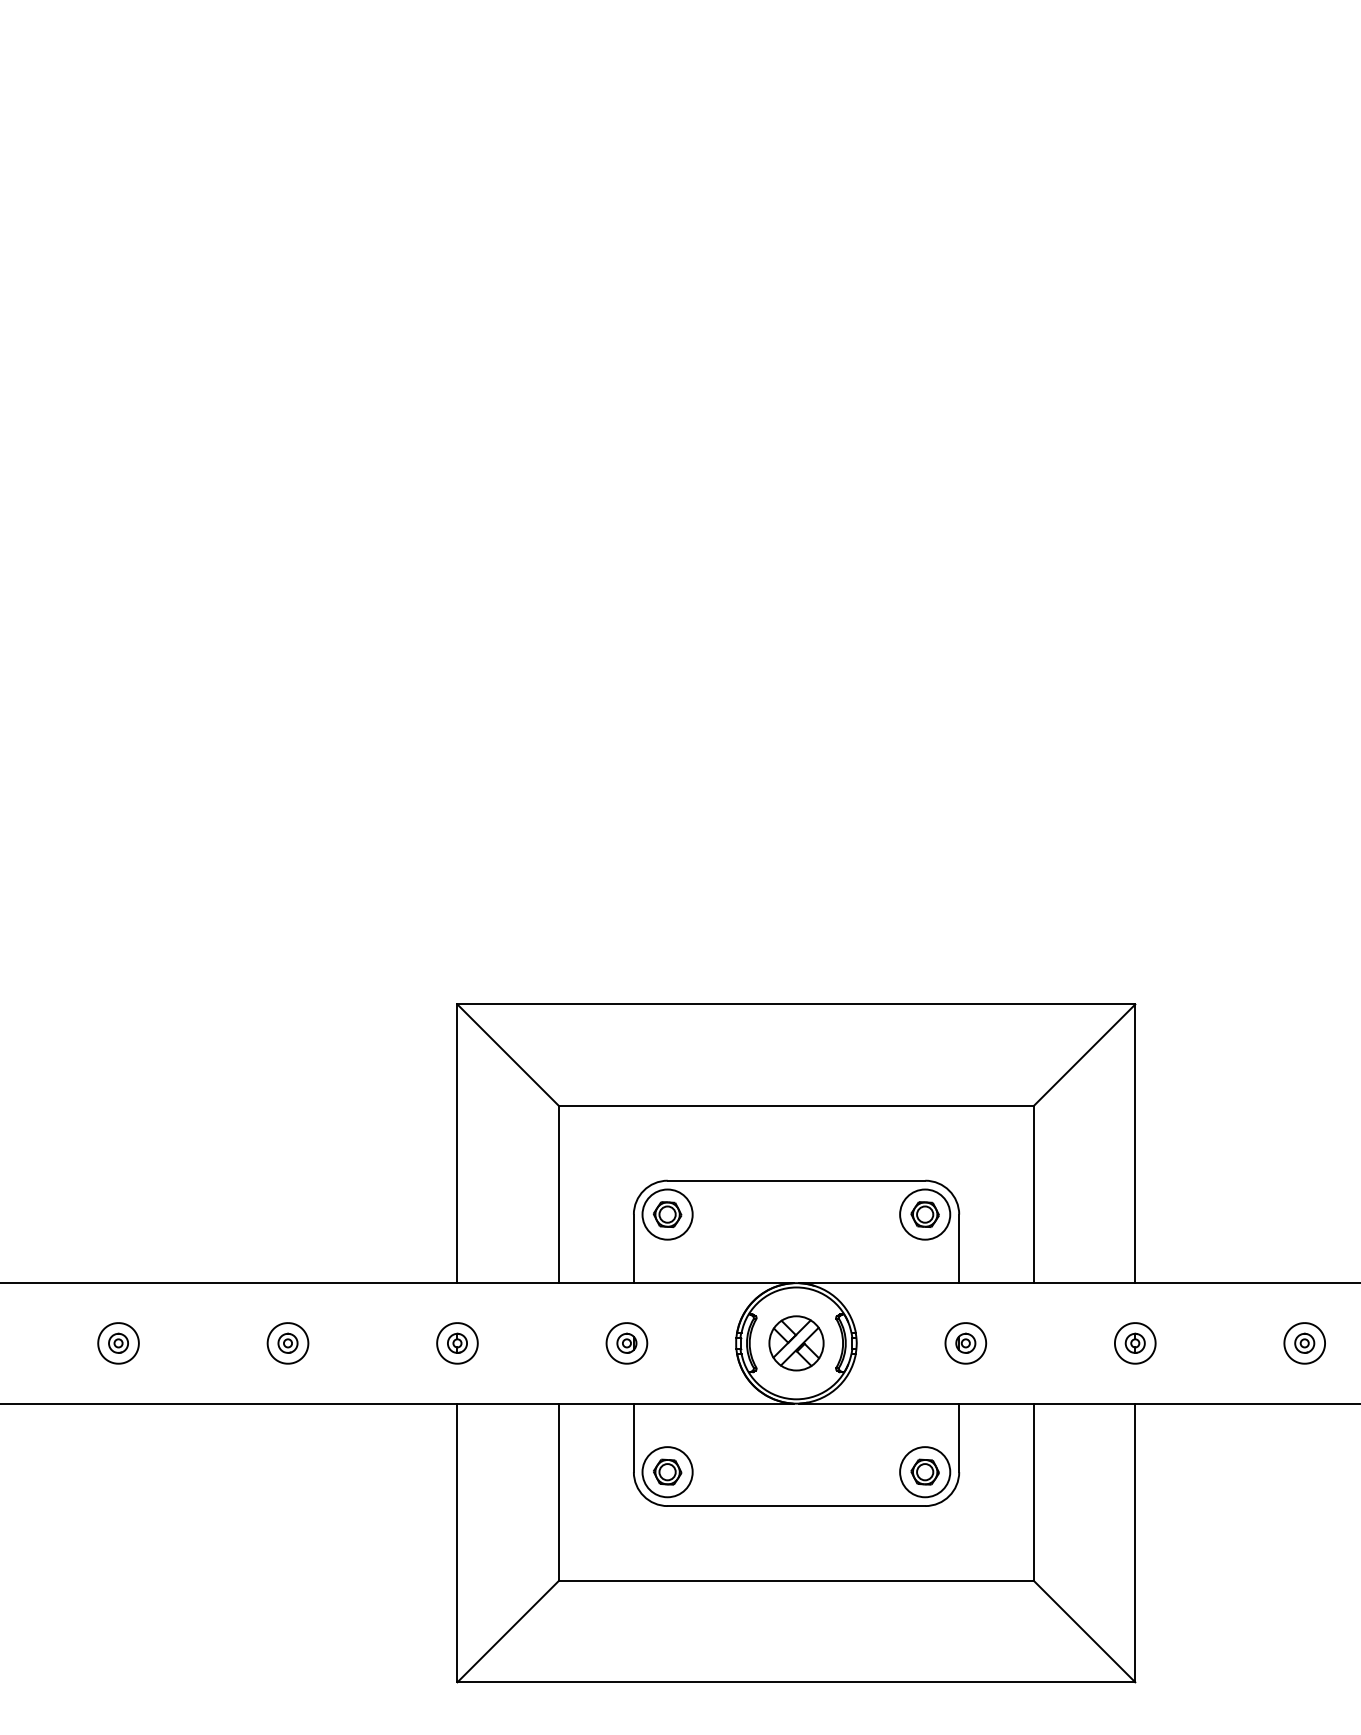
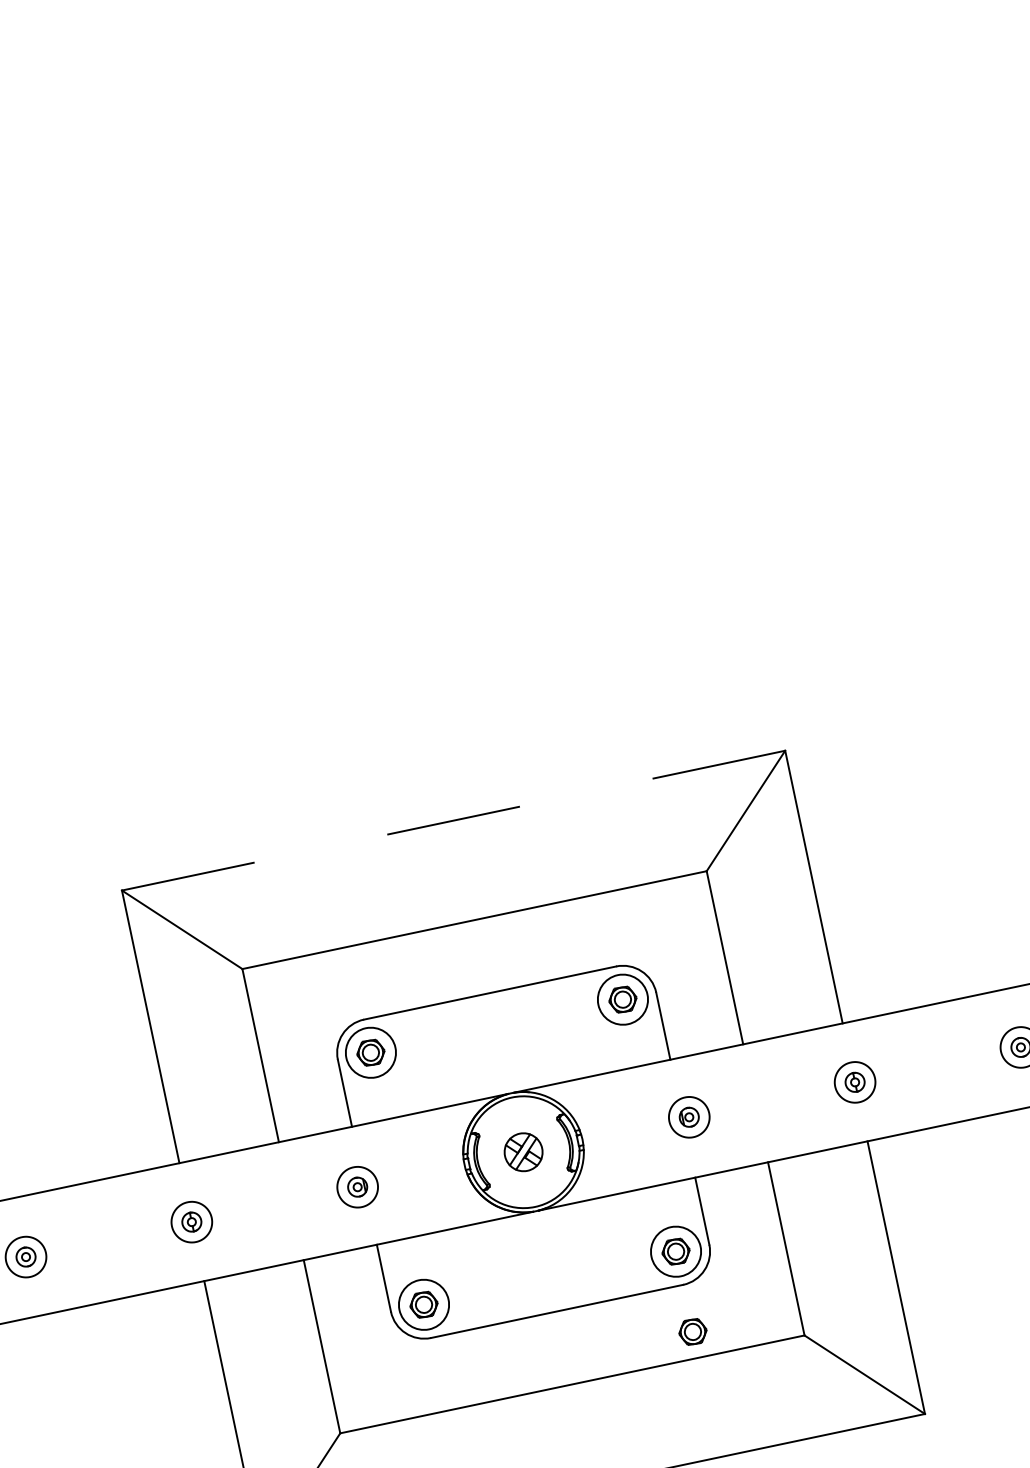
line: (796, 1004) -> (453, 820), solid -> dashed
part: (796, 1343) -> (523, 1152), size x0.7
part: (924, 1553) -> (692, 1331), added

